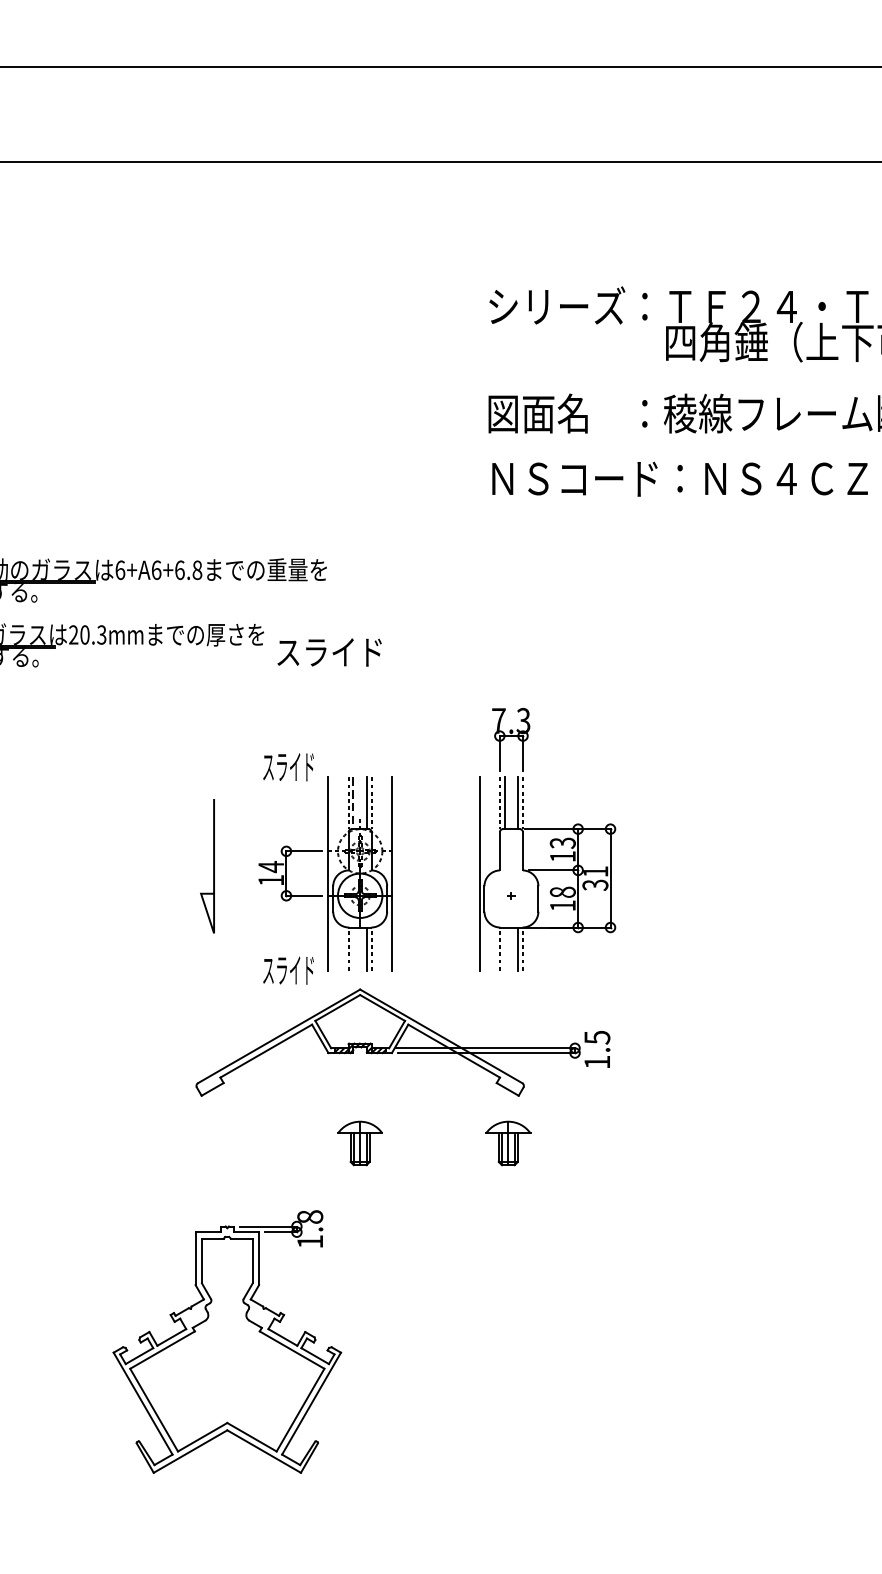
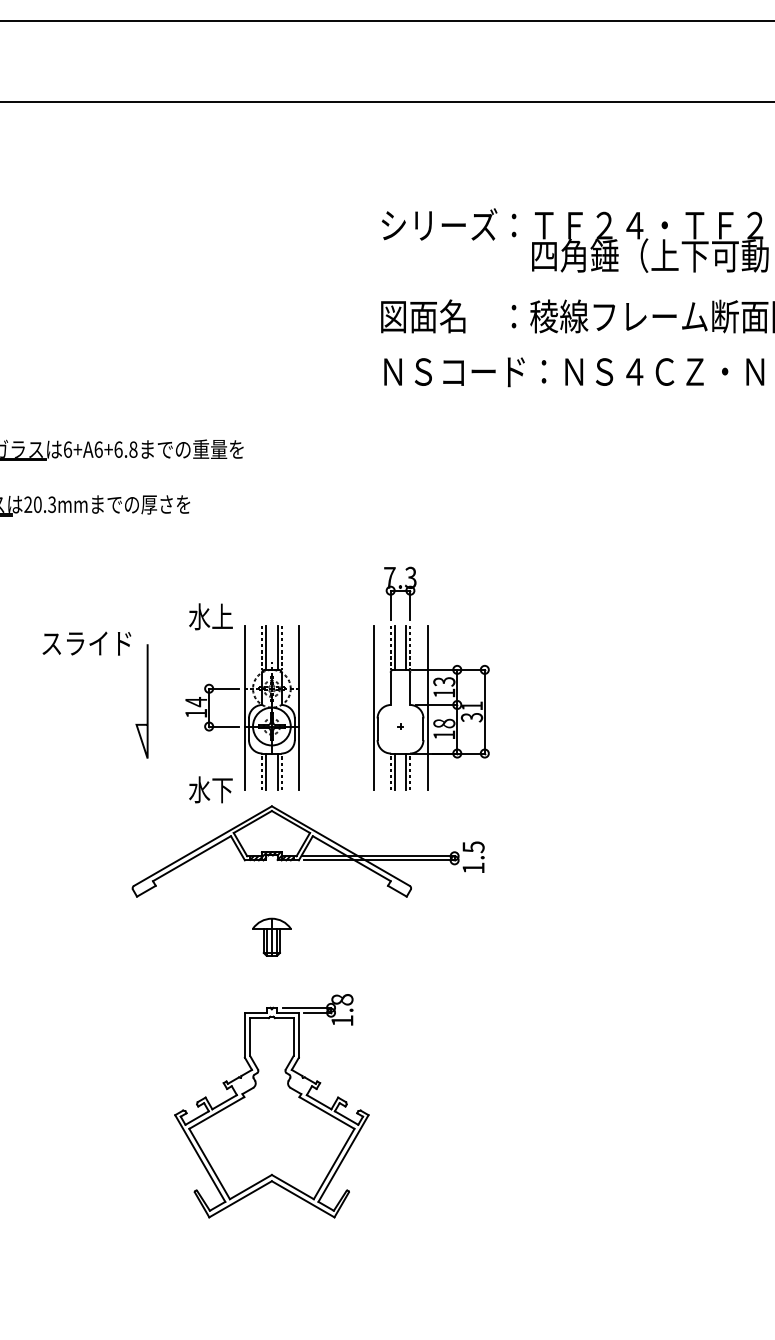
text: (329, 652) -> (86, 643), moved
text: (288, 766) -> (210, 616), スライド -> 水上
line: (353, 804) -> (266, 648), dashed -> solid
line: (543, 873) -> (427, 707), added
line: (353, 948) -> (266, 771), added
line: (504, 948) -> (394, 771), added
text: (288, 969) -> (210, 789), スライド -> 水下
part: (507, 1142) -> (397, 936), removed
part: (226, 1342) -> (271, 1106), moved

